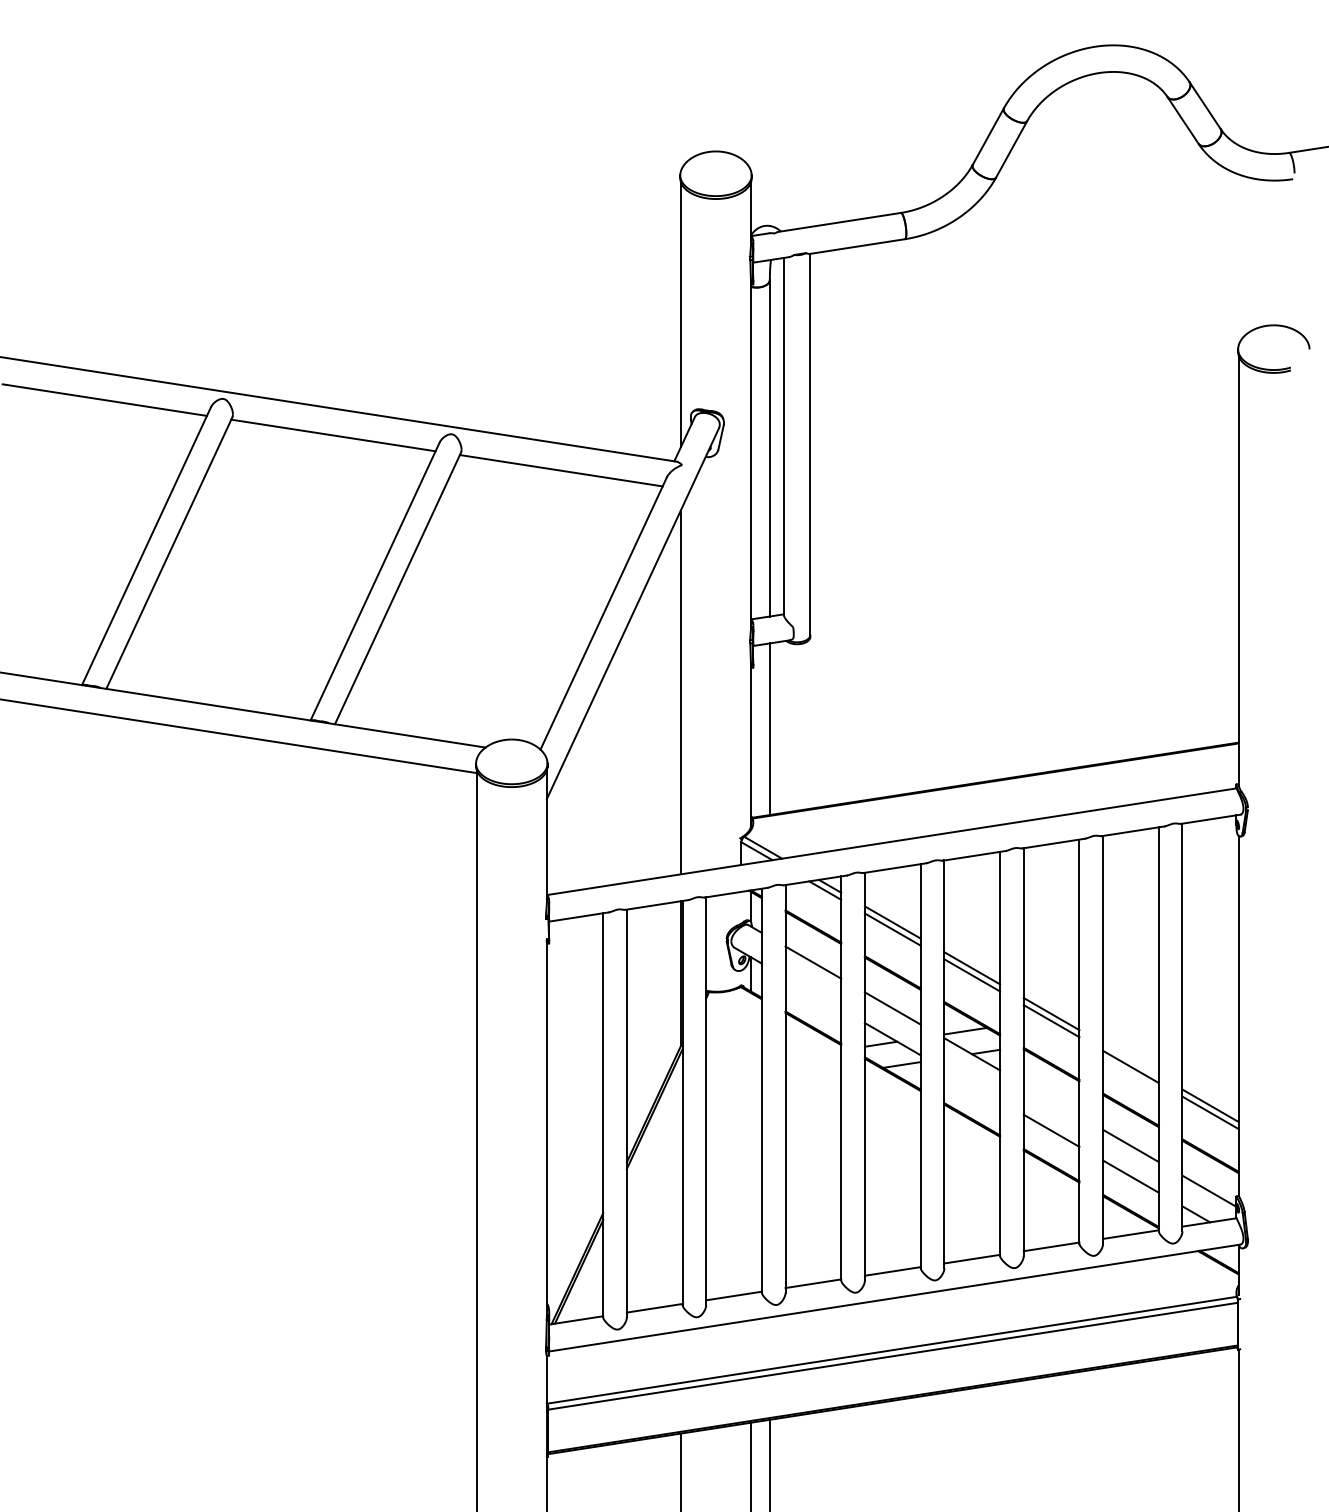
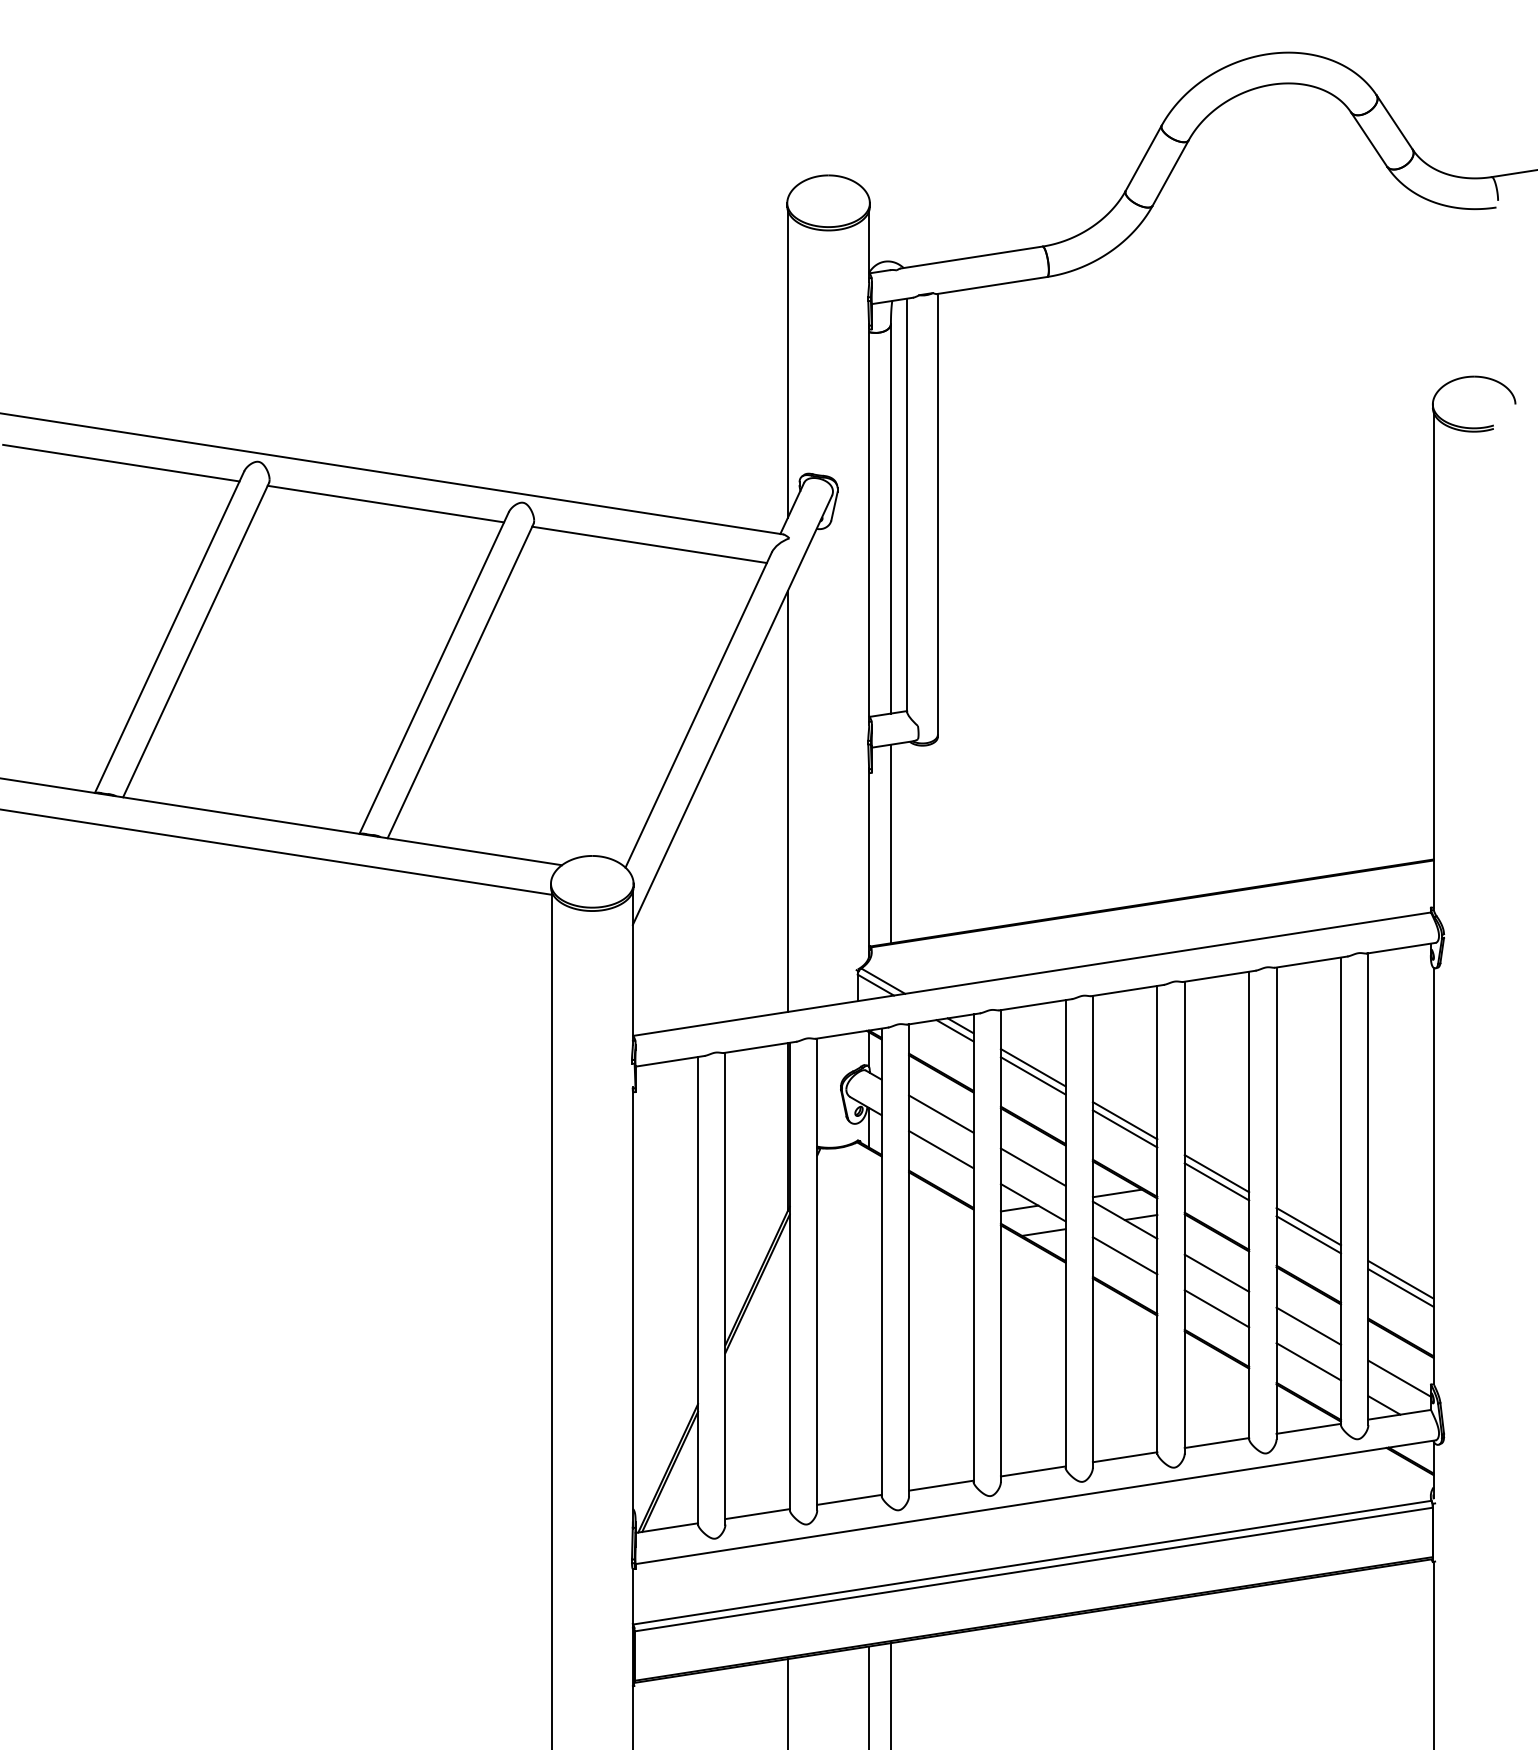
line: (813, 993) -> (941, 1149), added
line: (1130, 1059) -> (1308, 1226), added
line: (972, 1084) -> (1125, 1255), added
line: (1051, 1100) -> (1216, 1273), added

